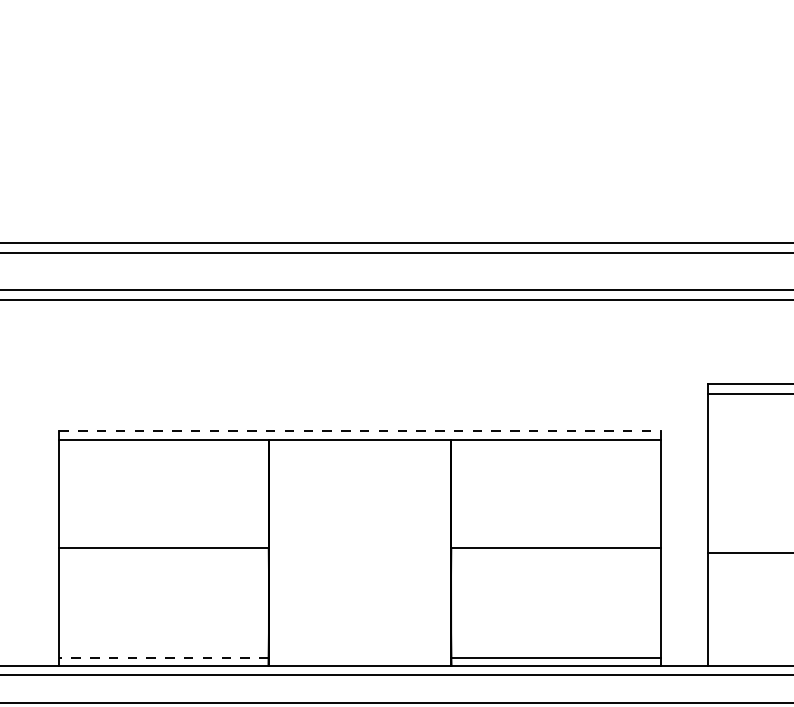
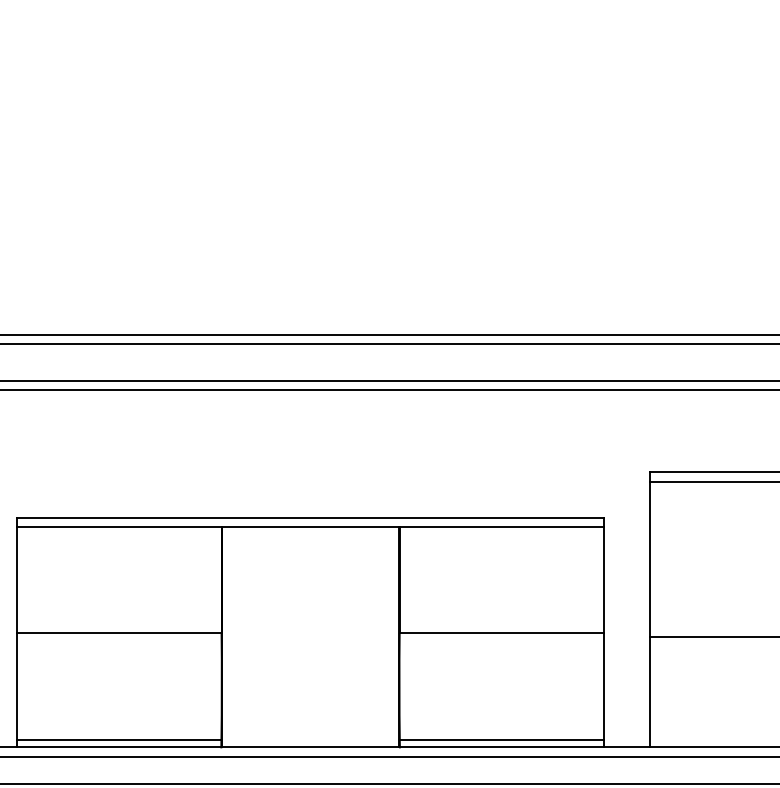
line: (360, 431) -> (311, 518), dashed -> solid
line: (163, 658) -> (118, 740), dashed -> solid

